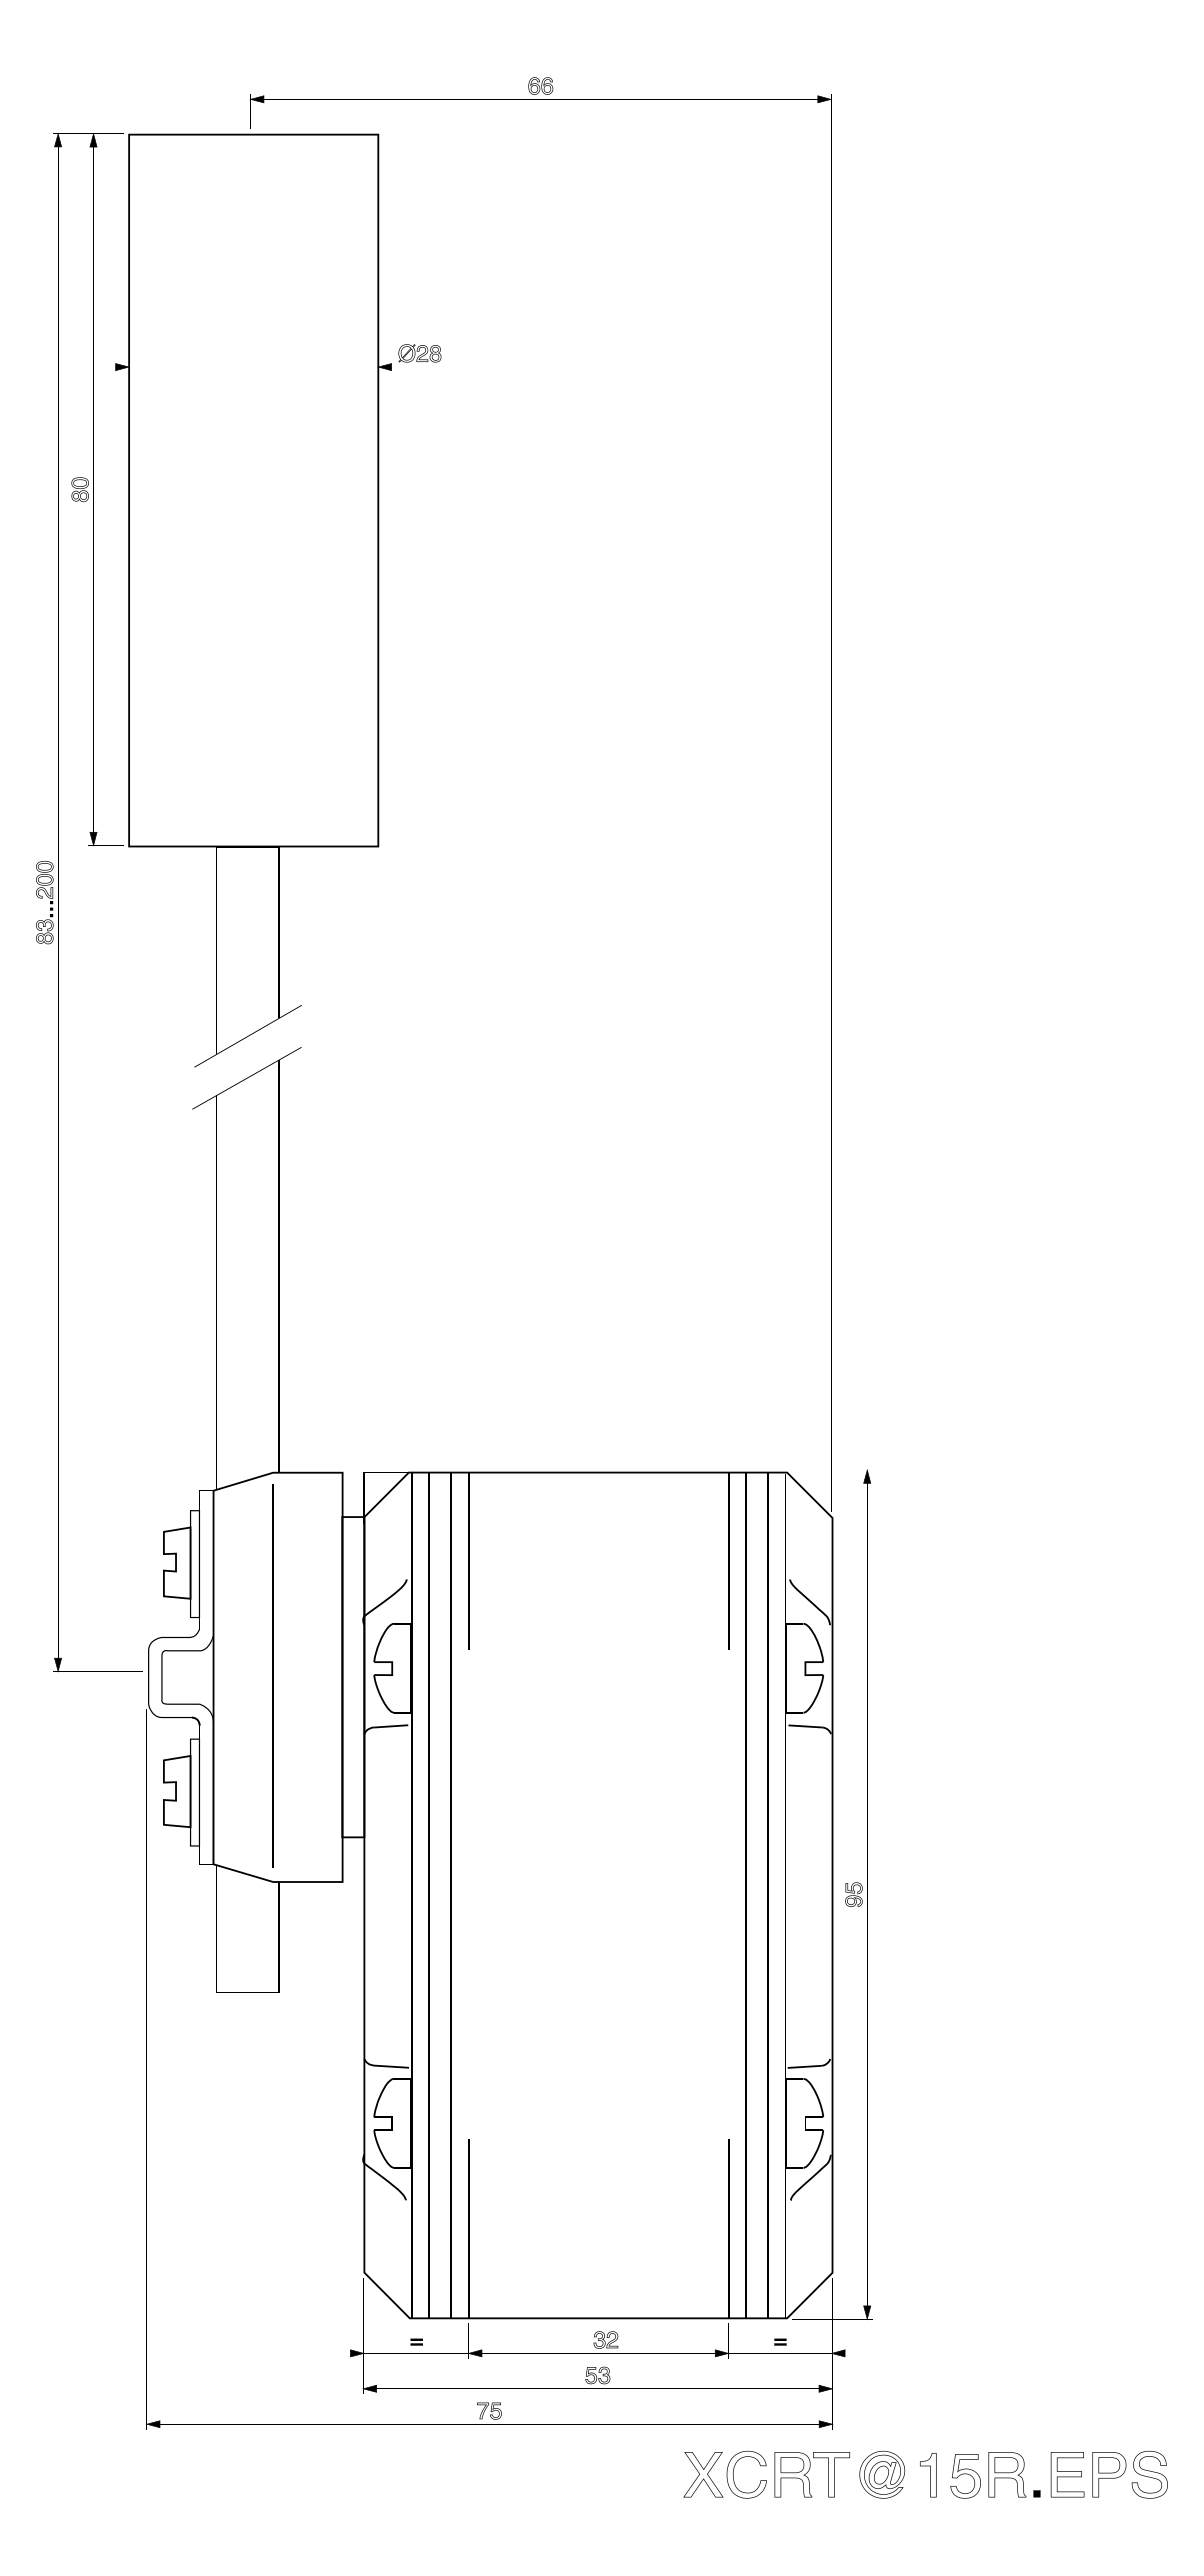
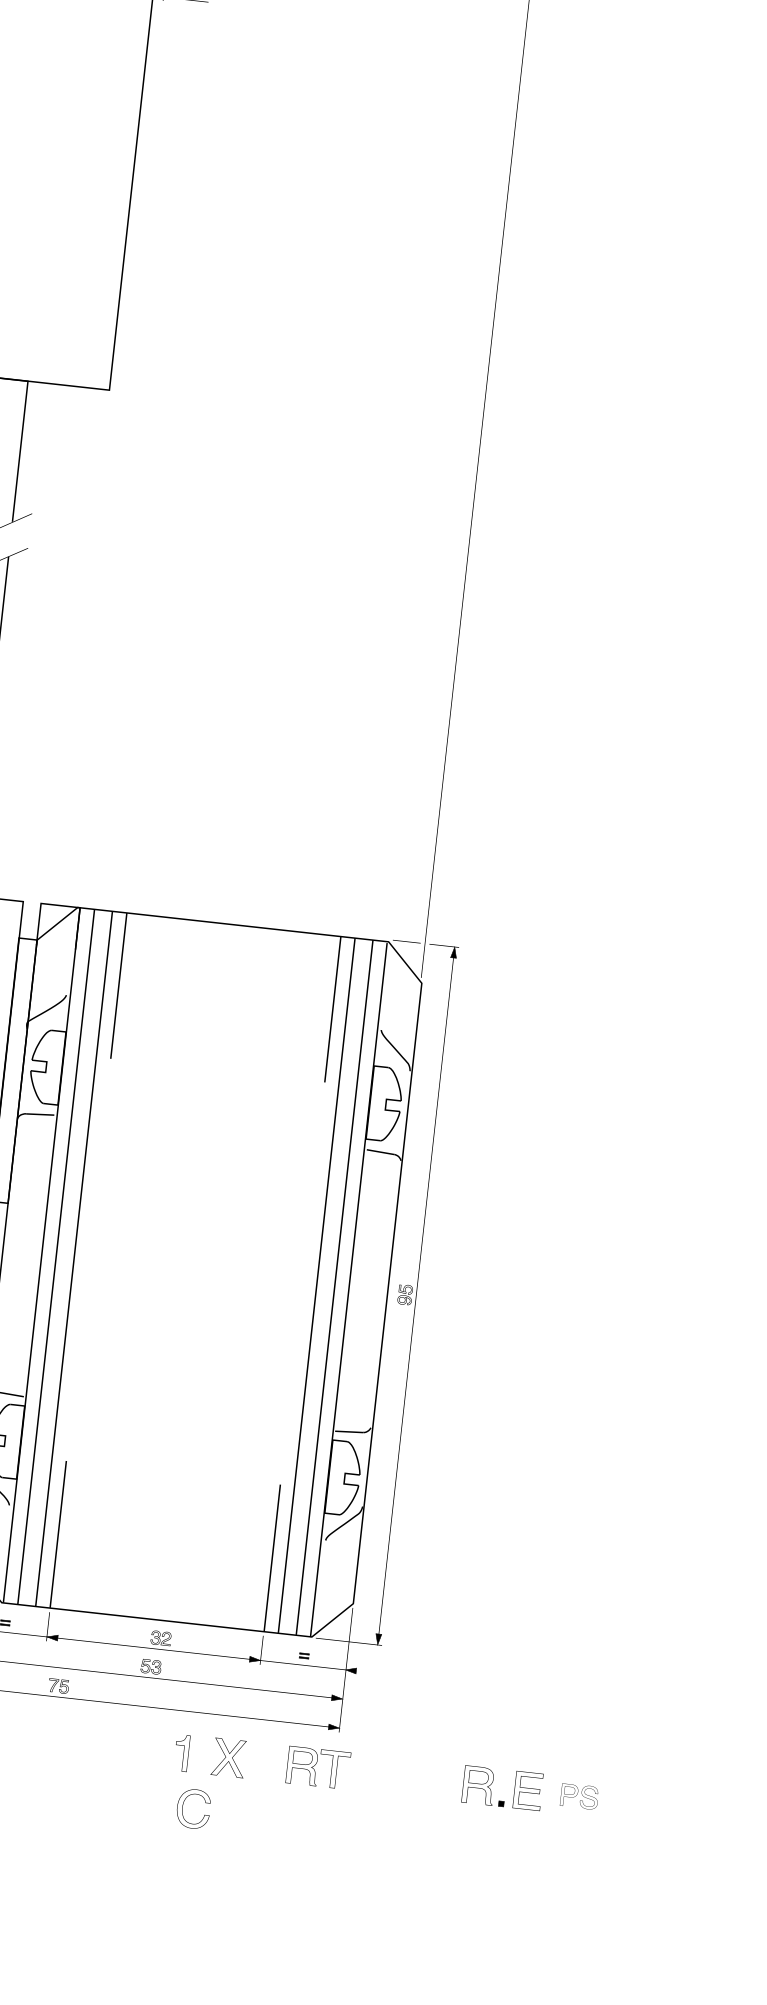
part: (733, 2474) -> (182, 1807), moved
part: (882, 2474) -> (376, 1773), removed
part: (1129, 2474) -> (579, 1796), size x0.6
part: (928, 2475) -> (182, 1753), moved
part: (965, 2476) -> (444, 1783), removed

